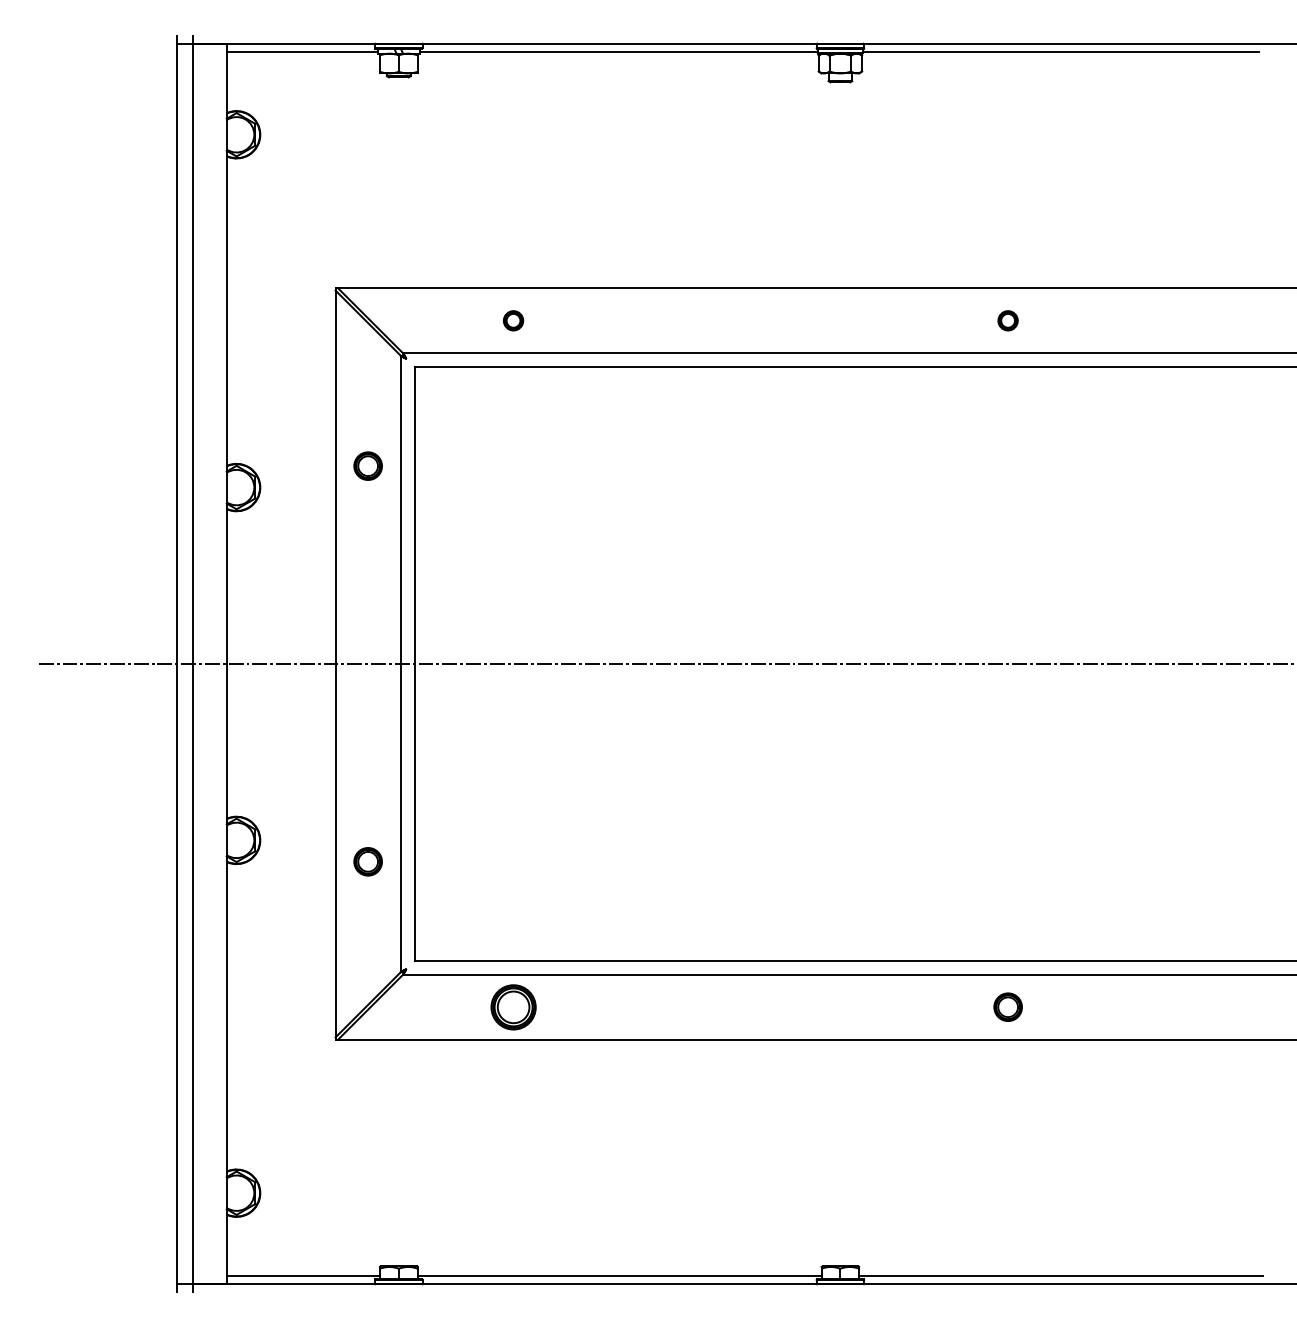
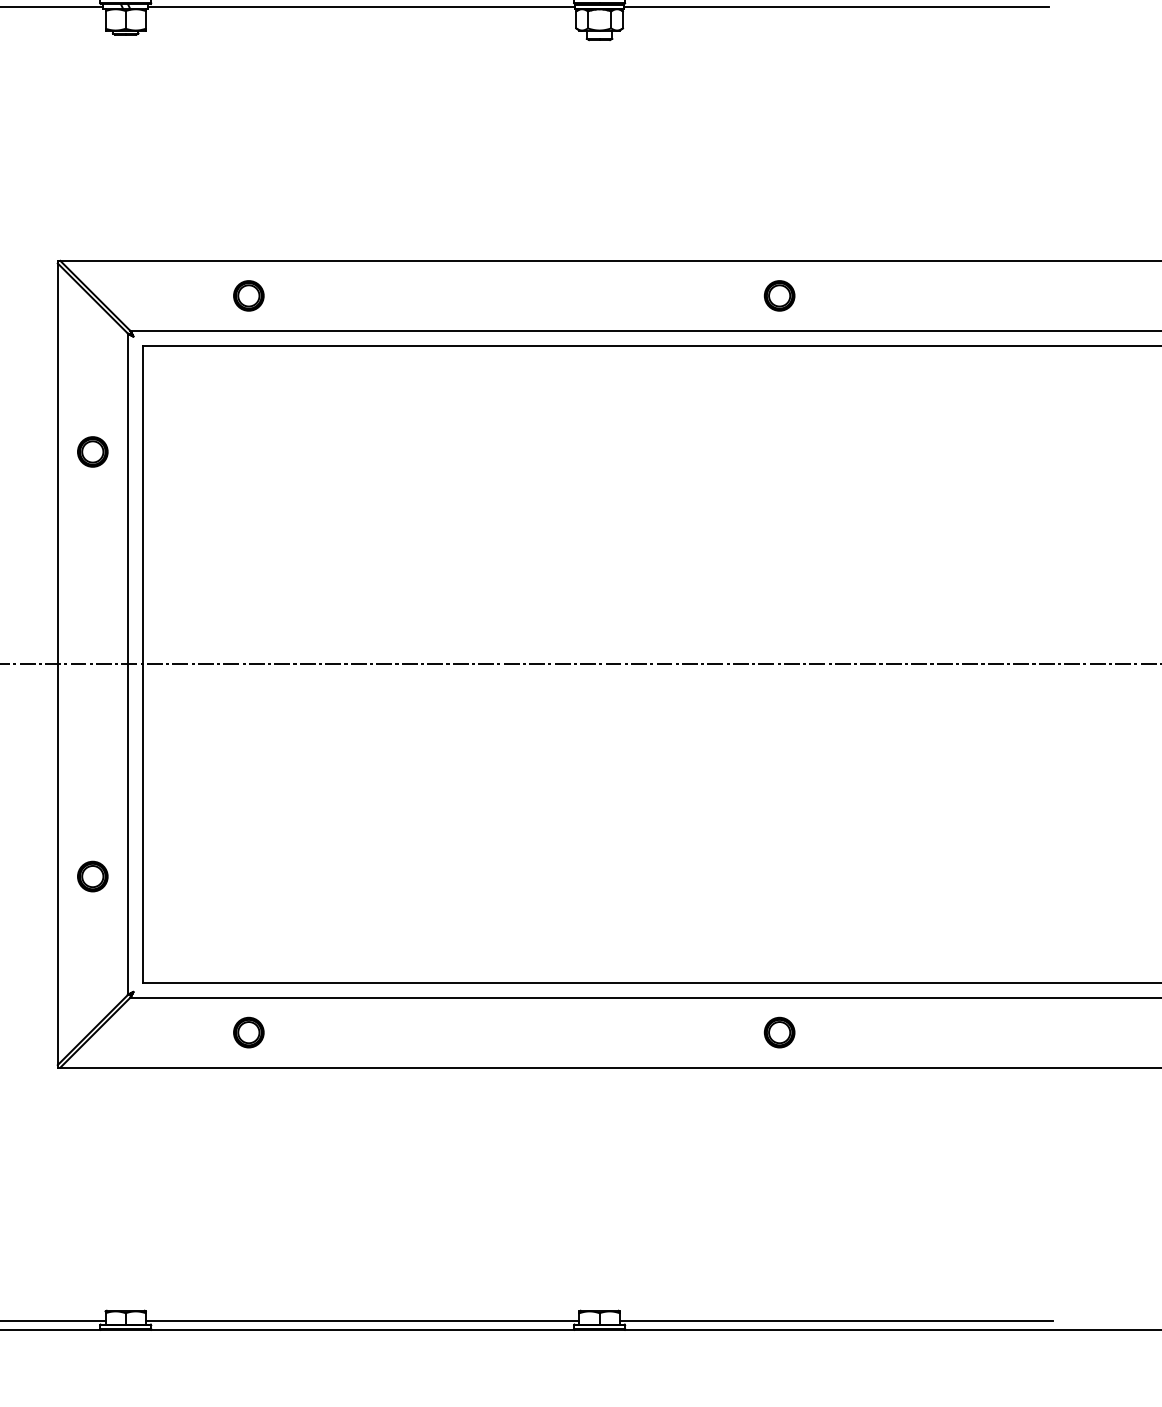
part: (513, 320) -> (248, 295), size x1.43
part: (1007, 320) -> (778, 295), size x1.43
part: (513, 1006) -> (248, 1031), size x0.62

